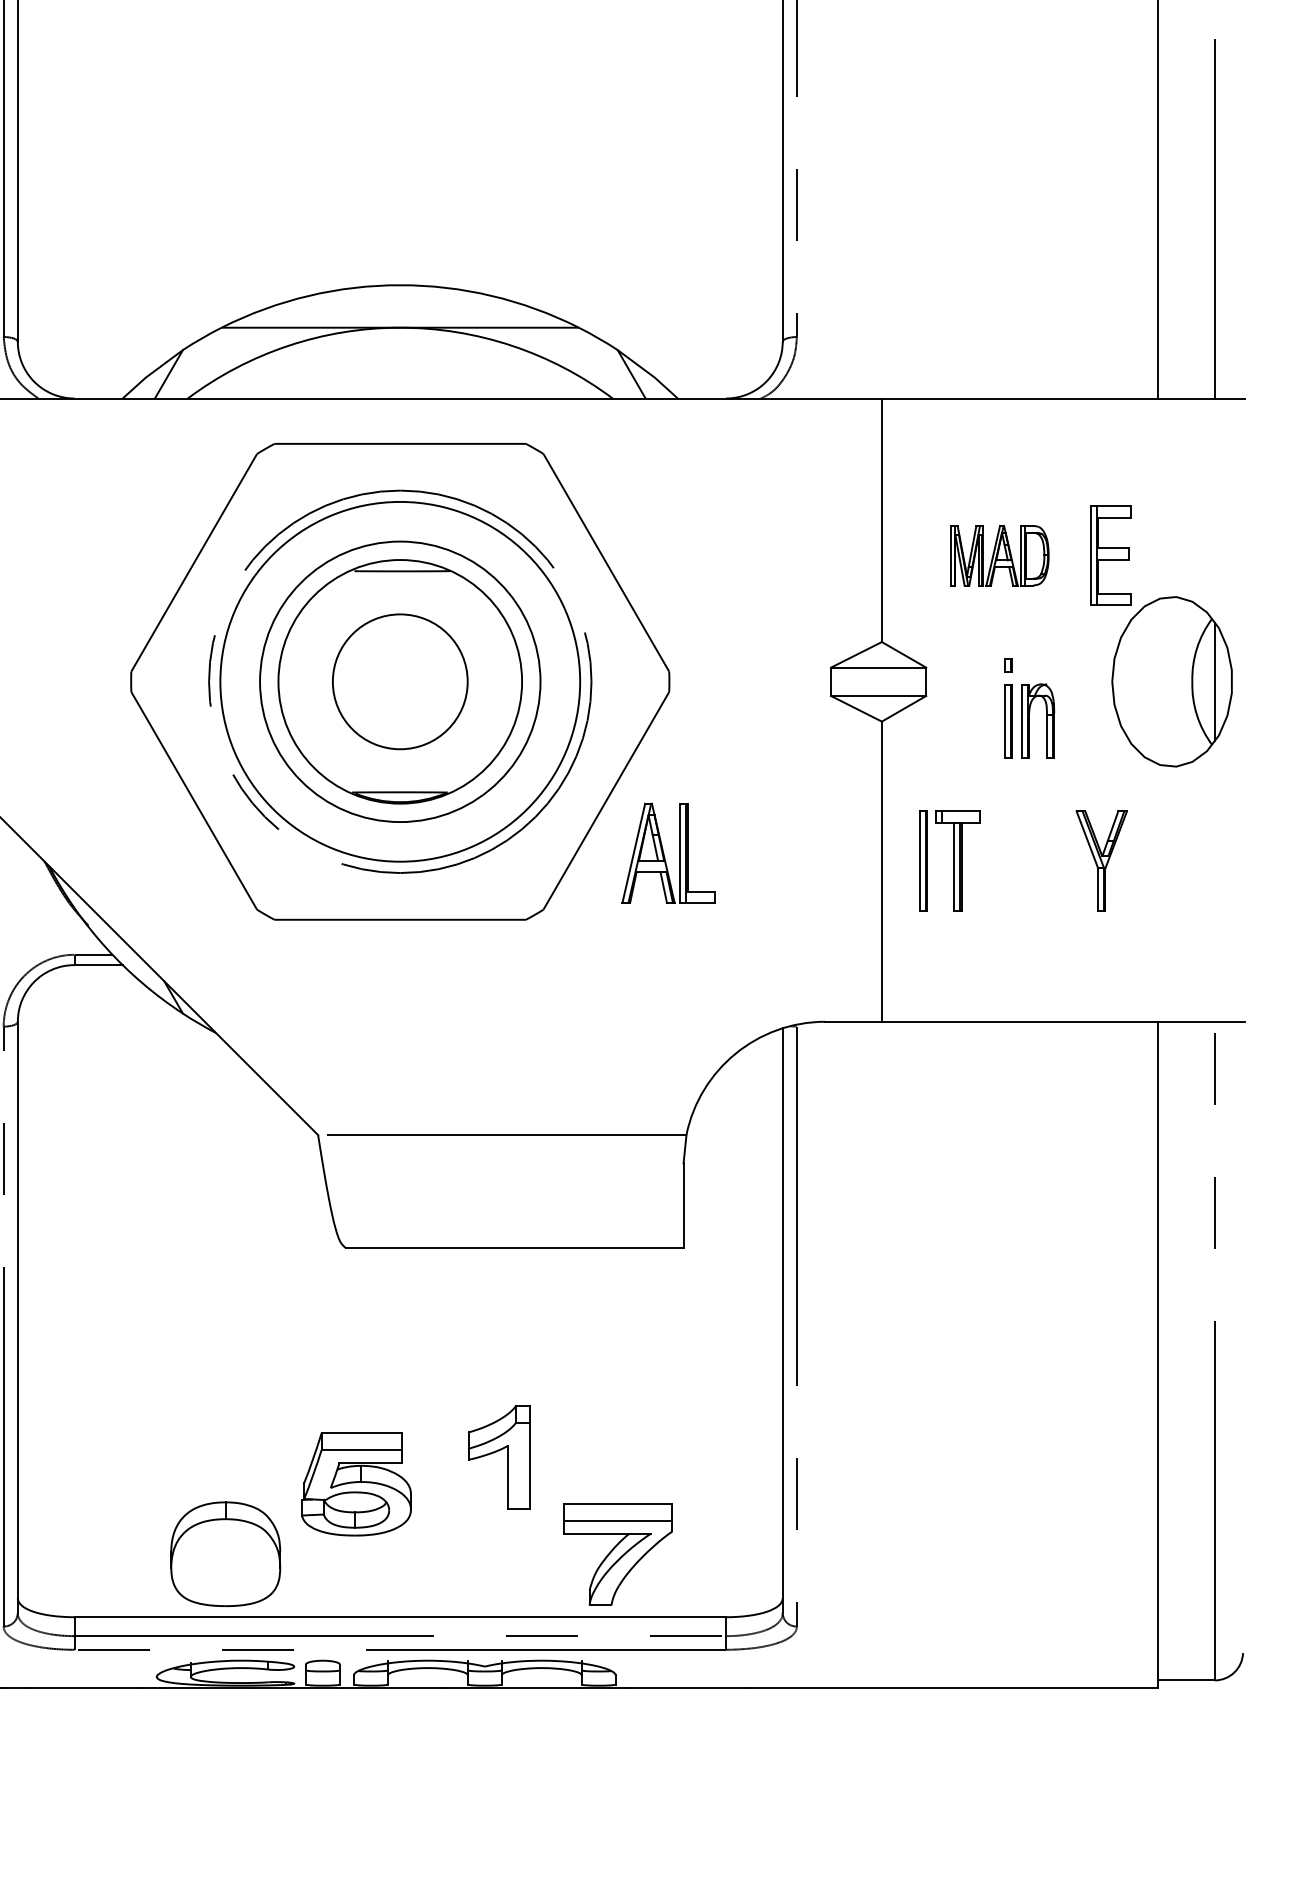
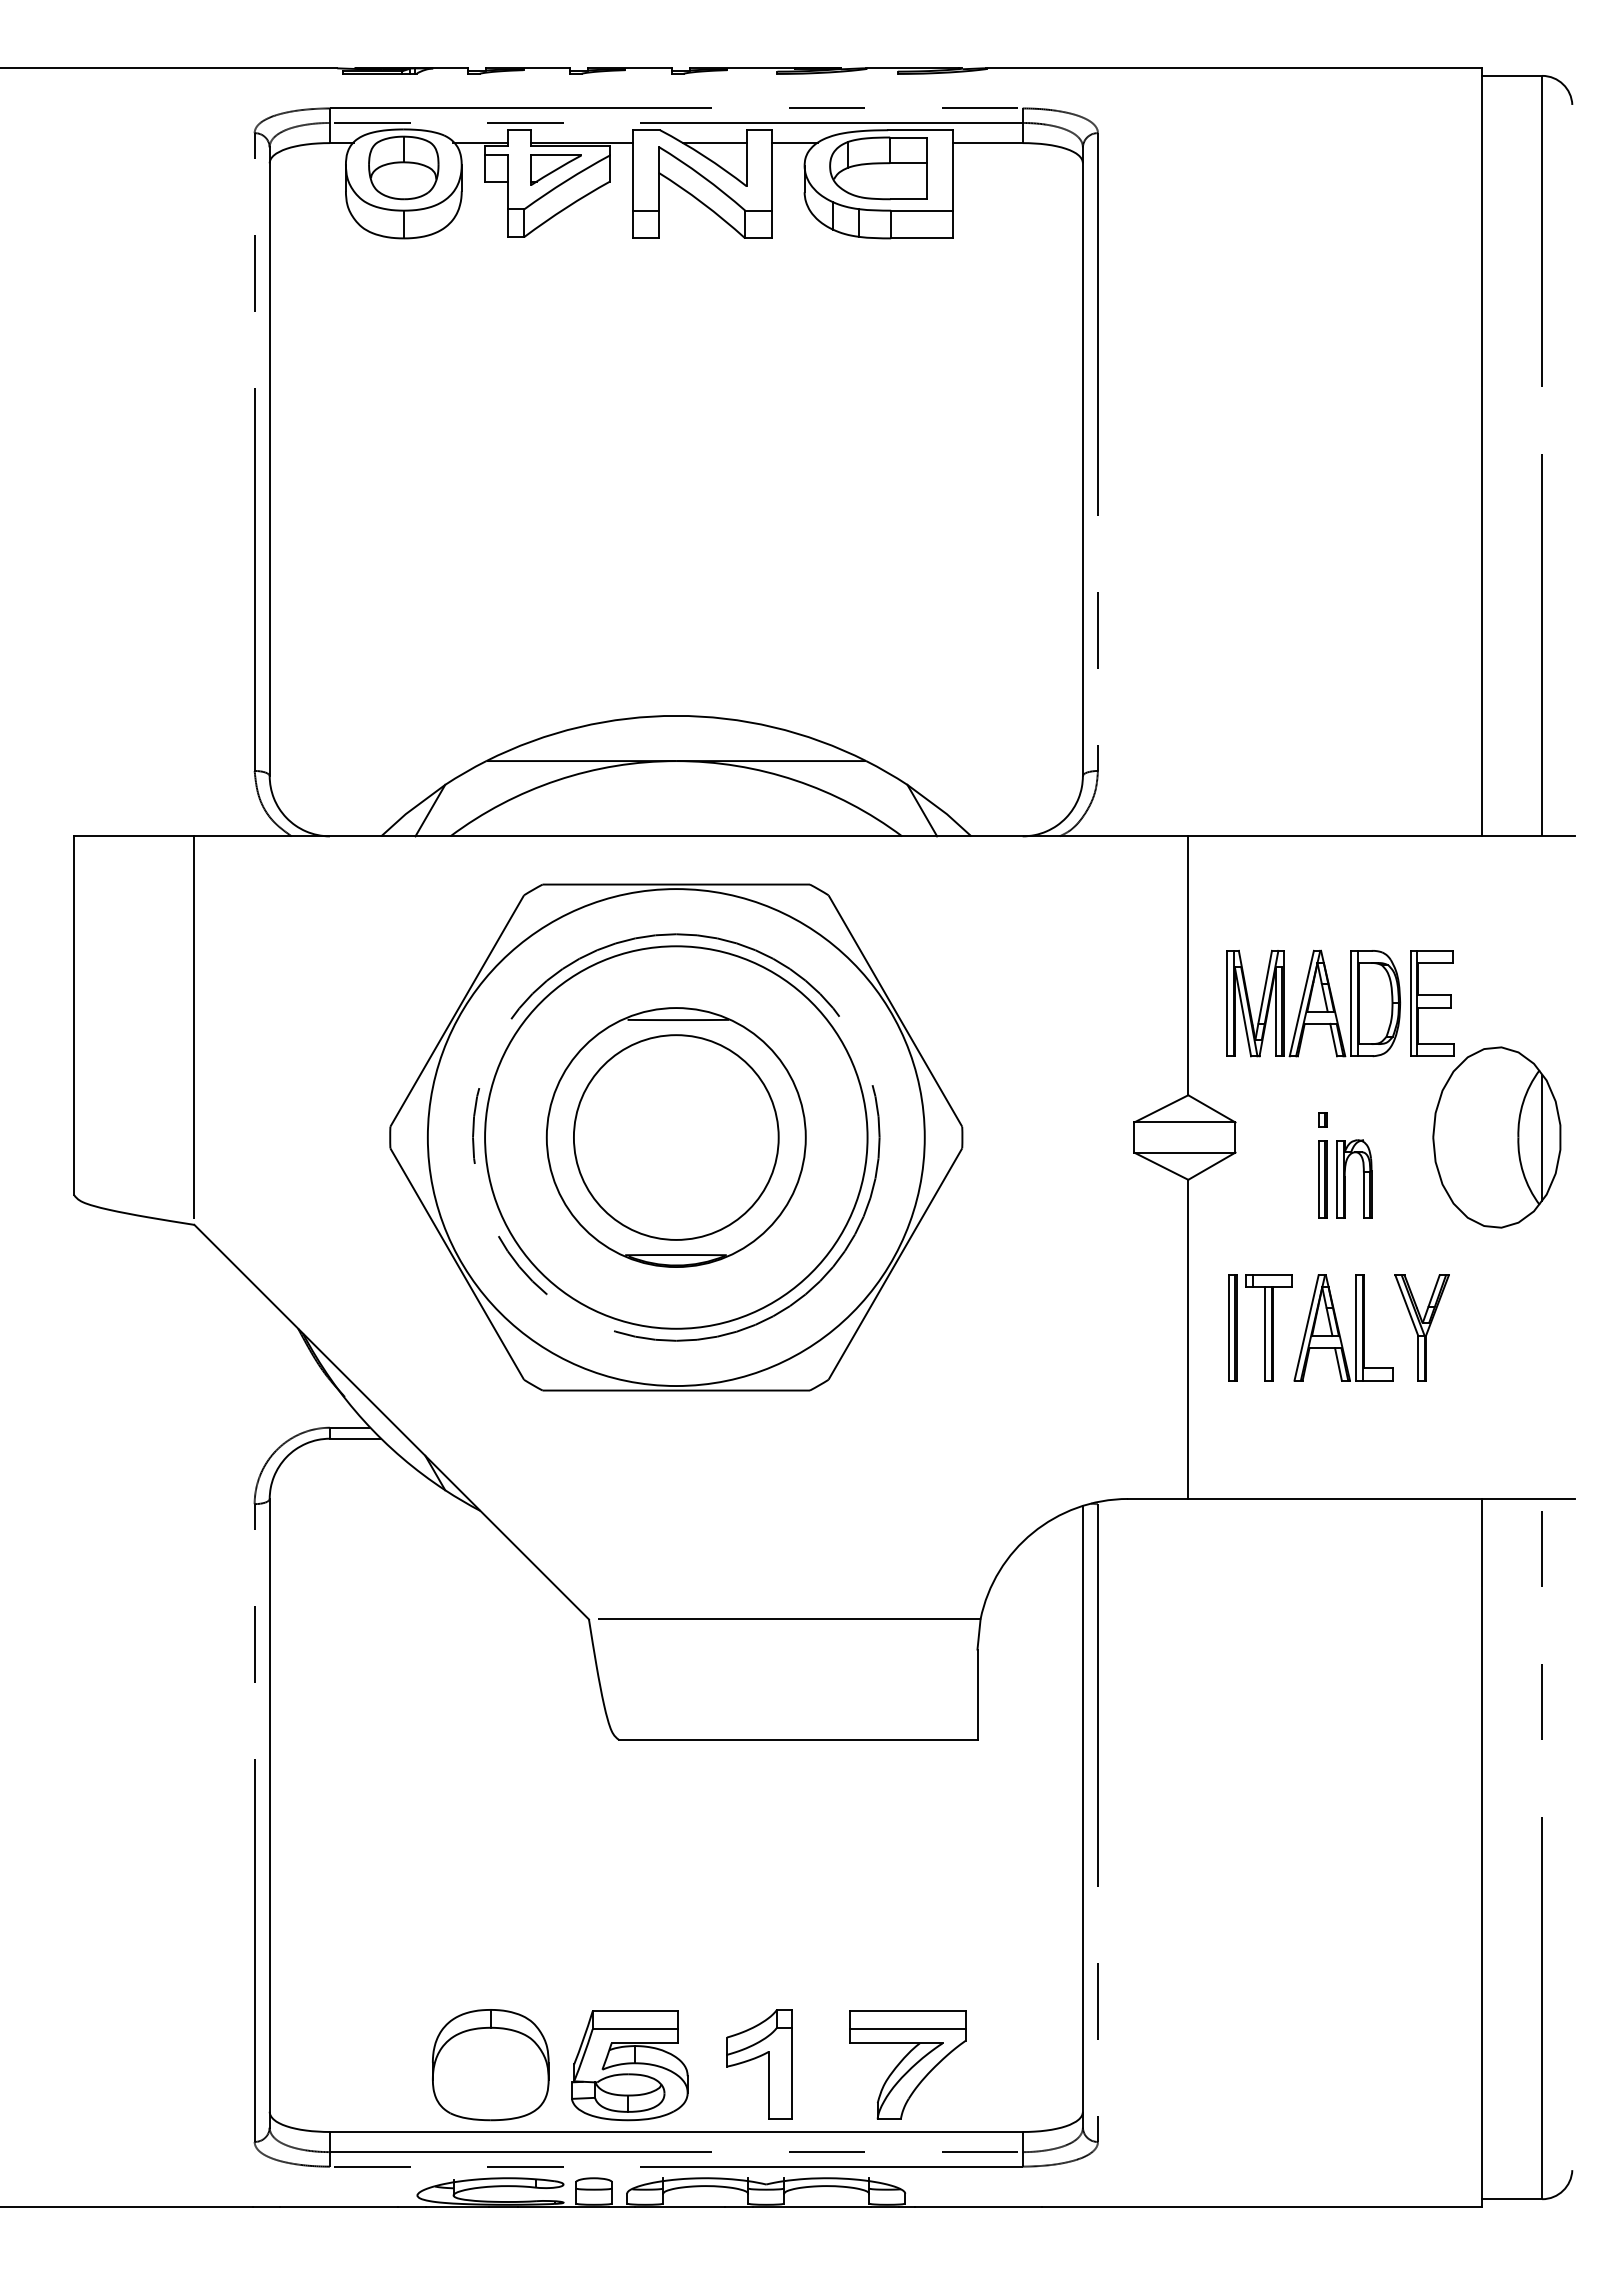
part: (999, 555) -> (1313, 1003), size x1.67
circle: (399, 681) -> (675, 1137), size x1.43
circle: (399, 681) -> (675, 1137), size x1.67
part: (668, 852) -> (1343, 1327), moved
part: (497, 1452) -> (757, 2058), moved
part: (356, 1484) -> (629, 2065), moved

